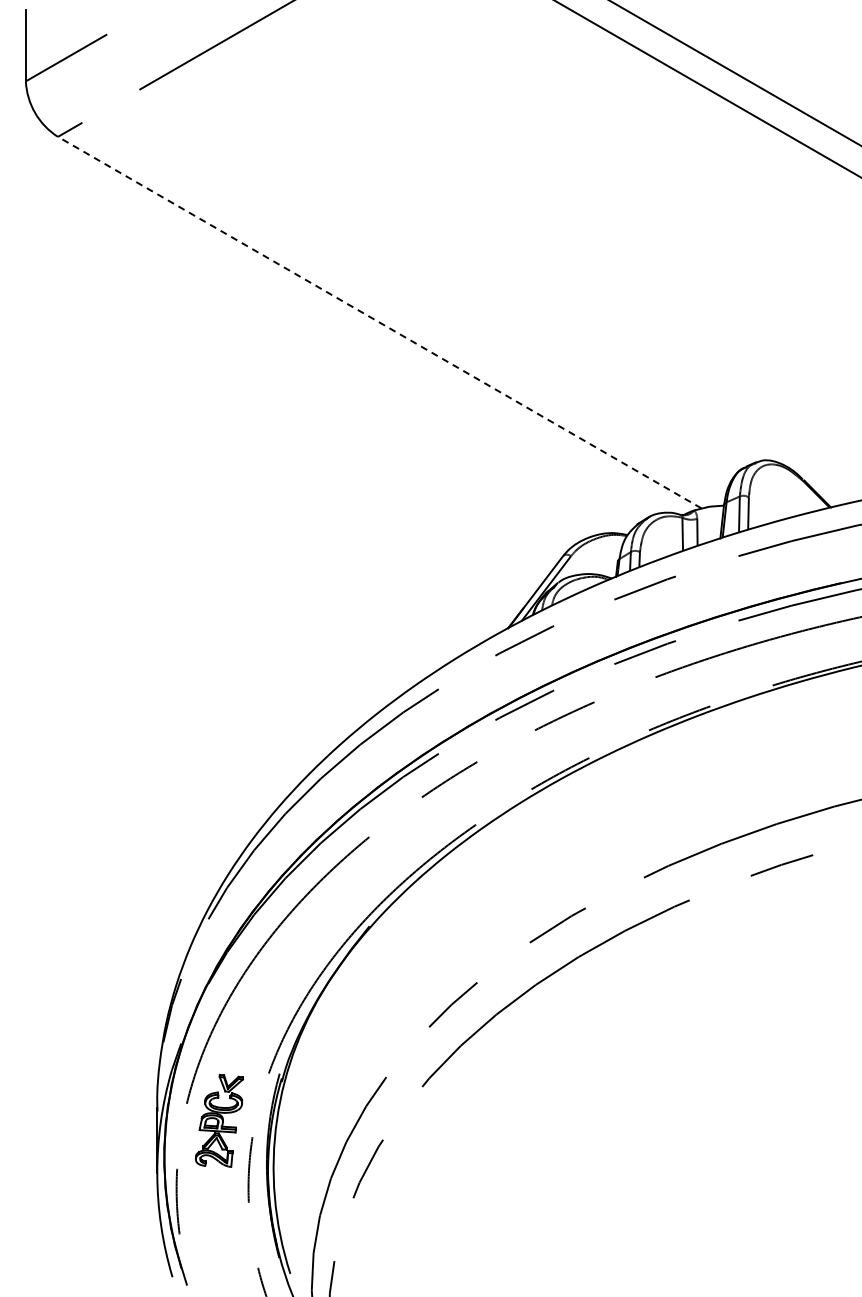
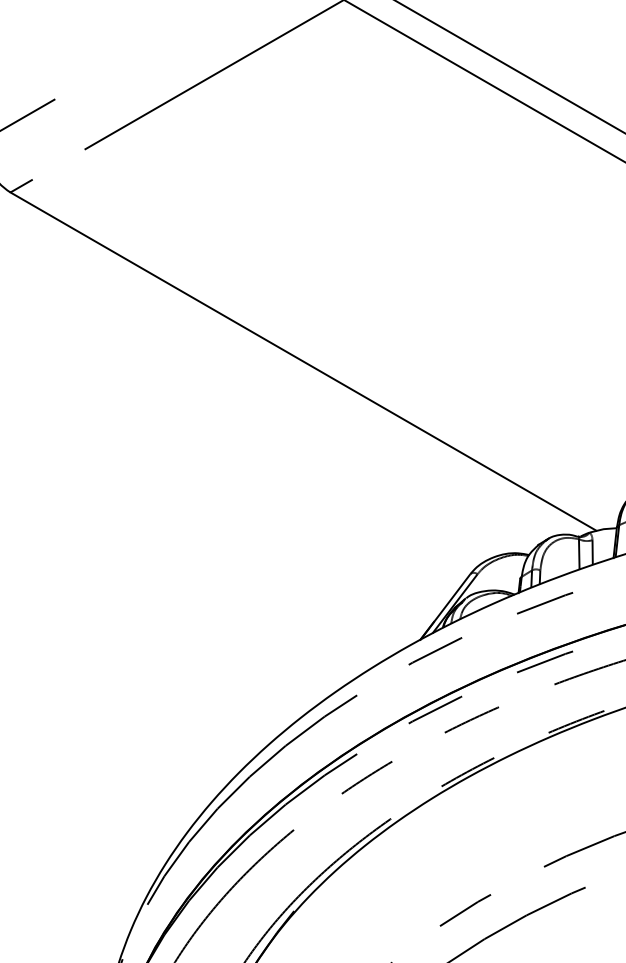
line: (379, 322) -> (303, 361), dashed -> solid

